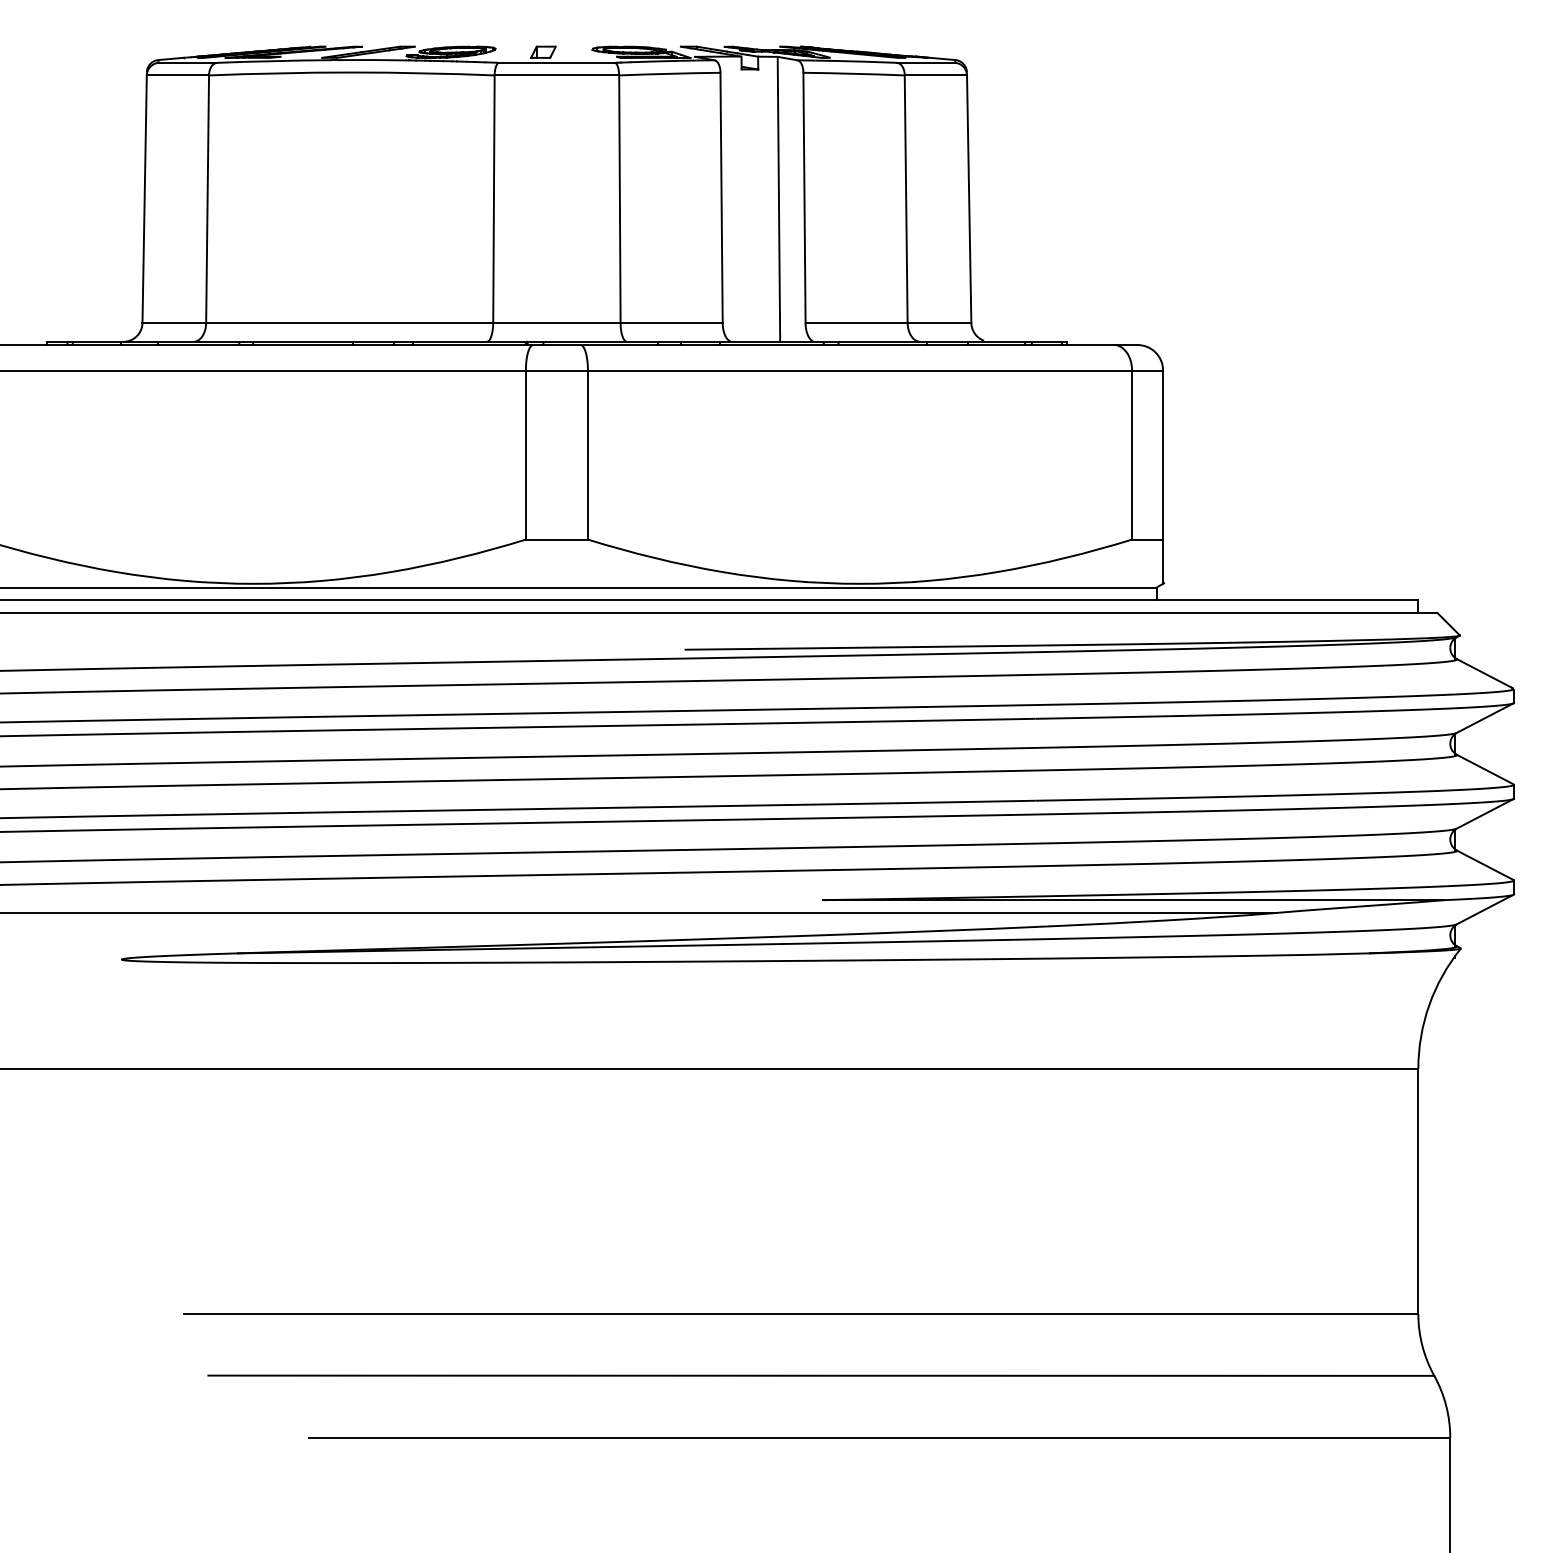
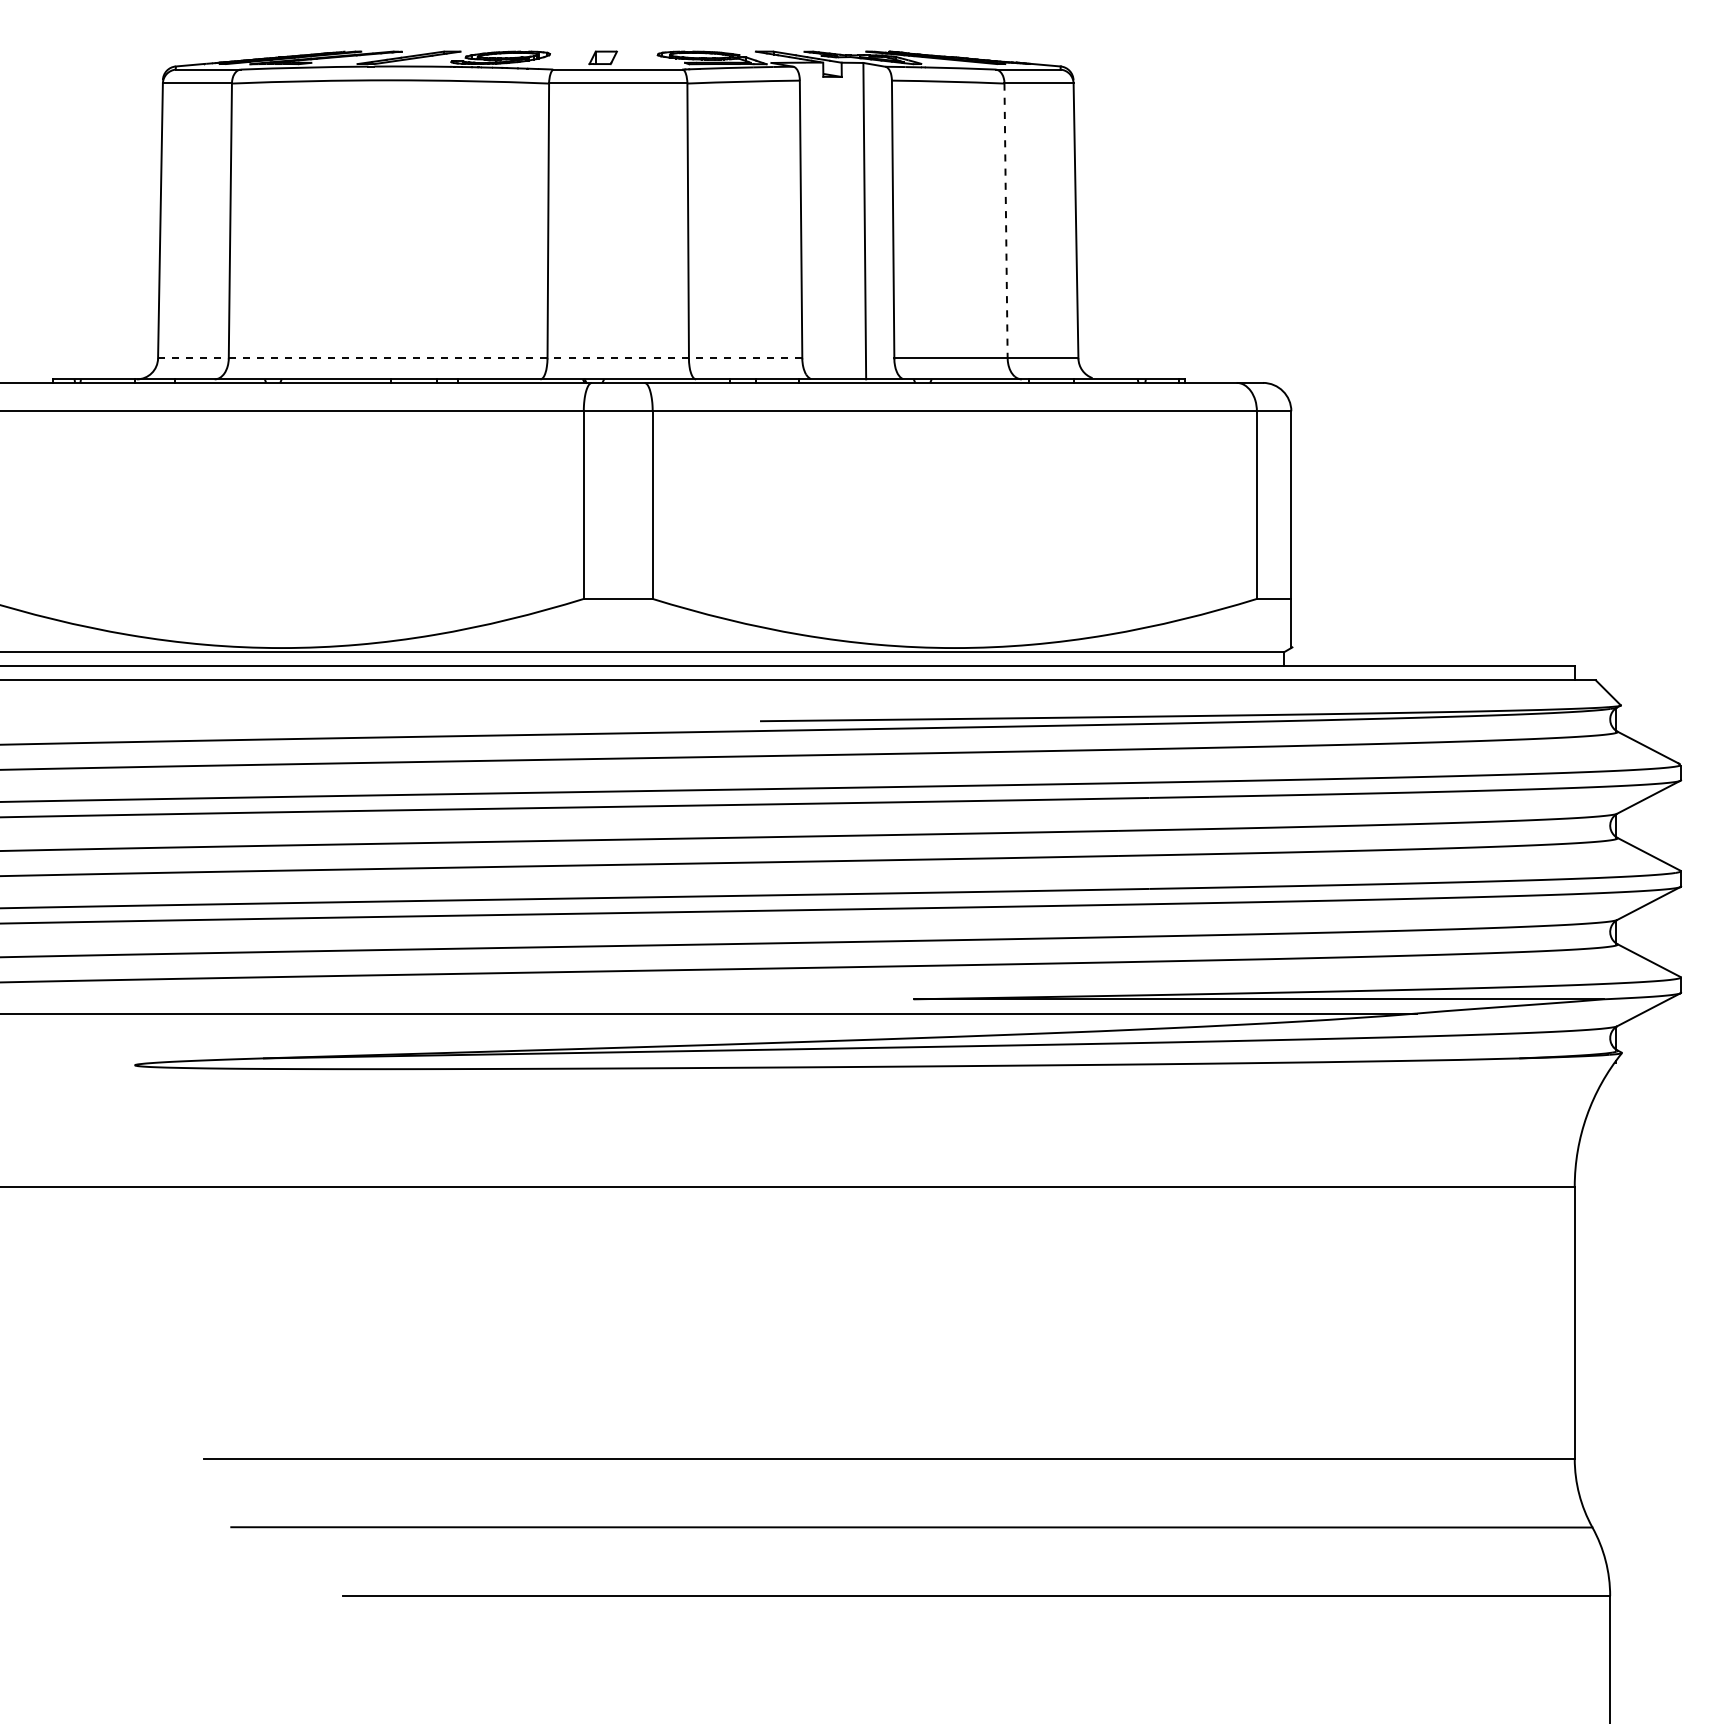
line: (906, 199) -> (1006, 221), solid -> dashed
line: (431, 323) -> (479, 358), solid -> dashed

